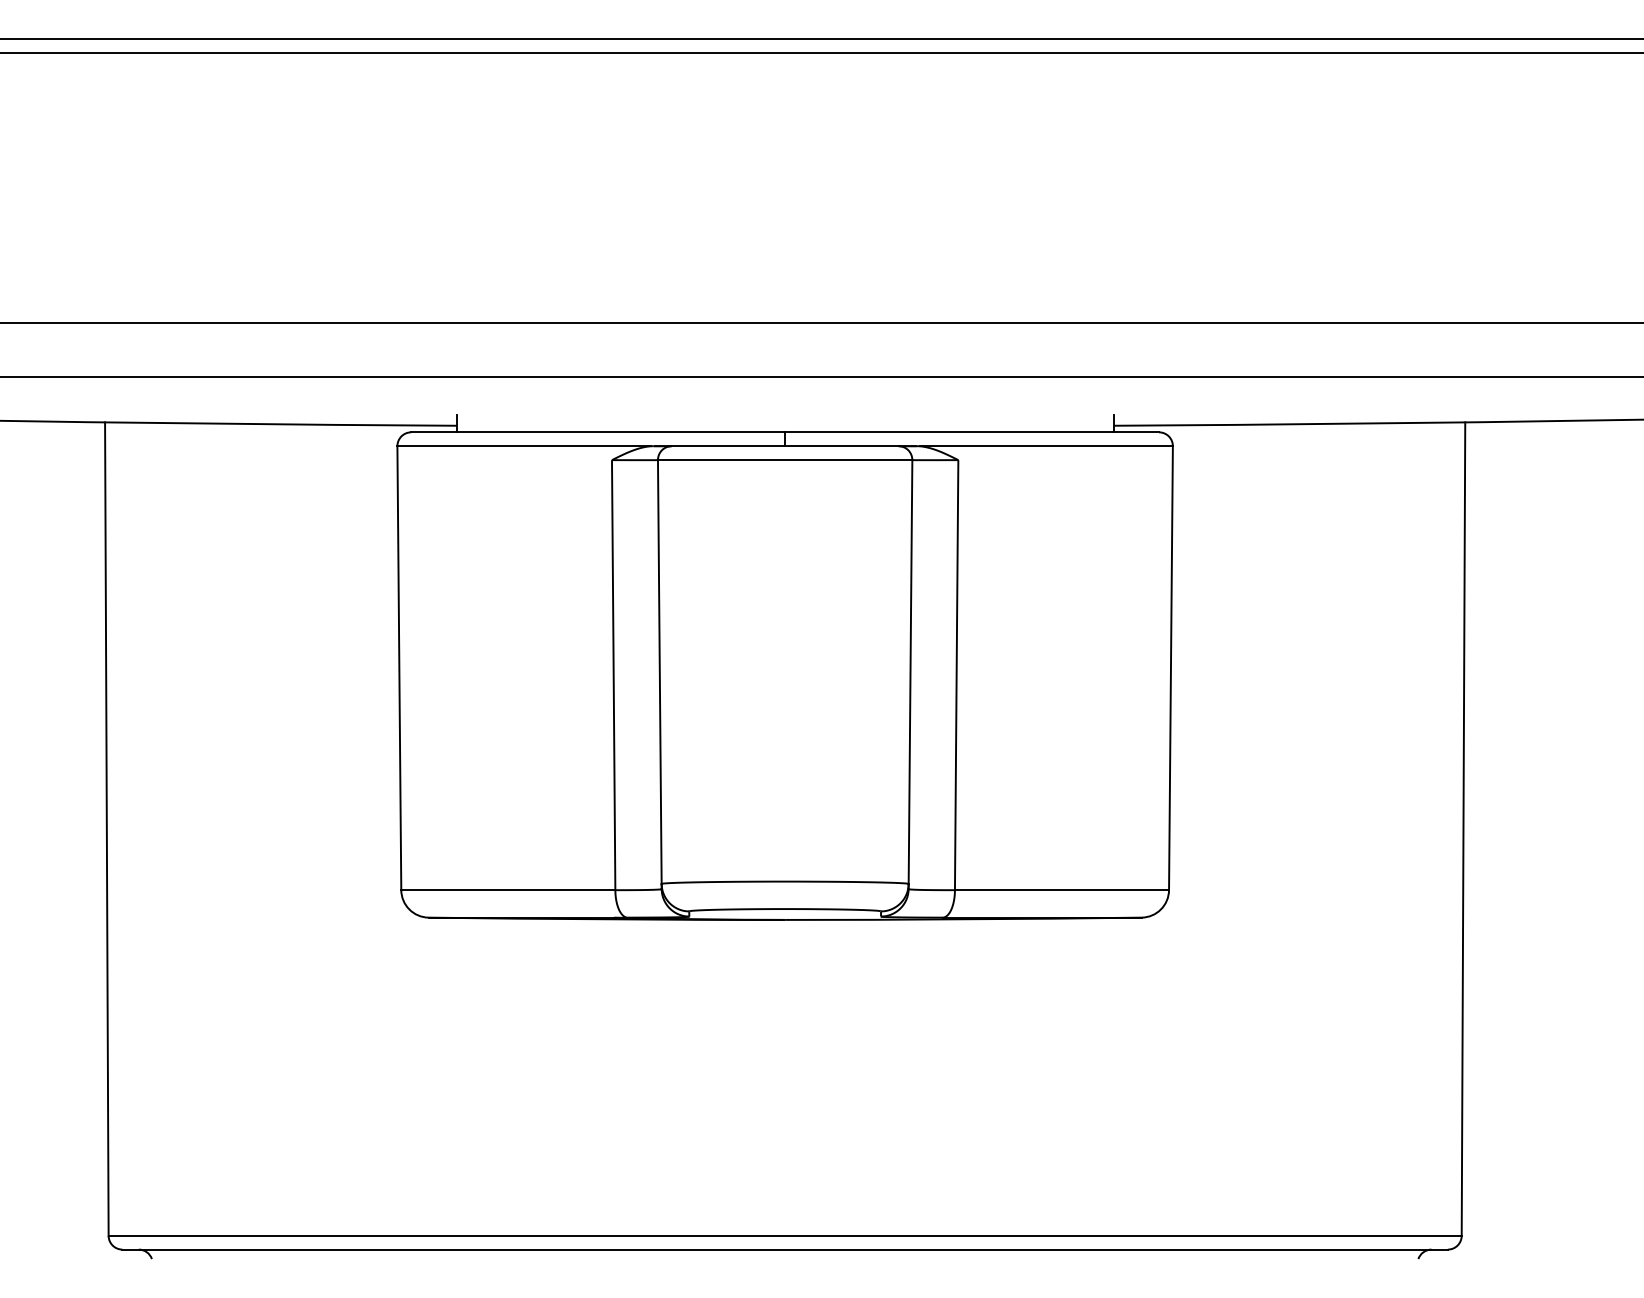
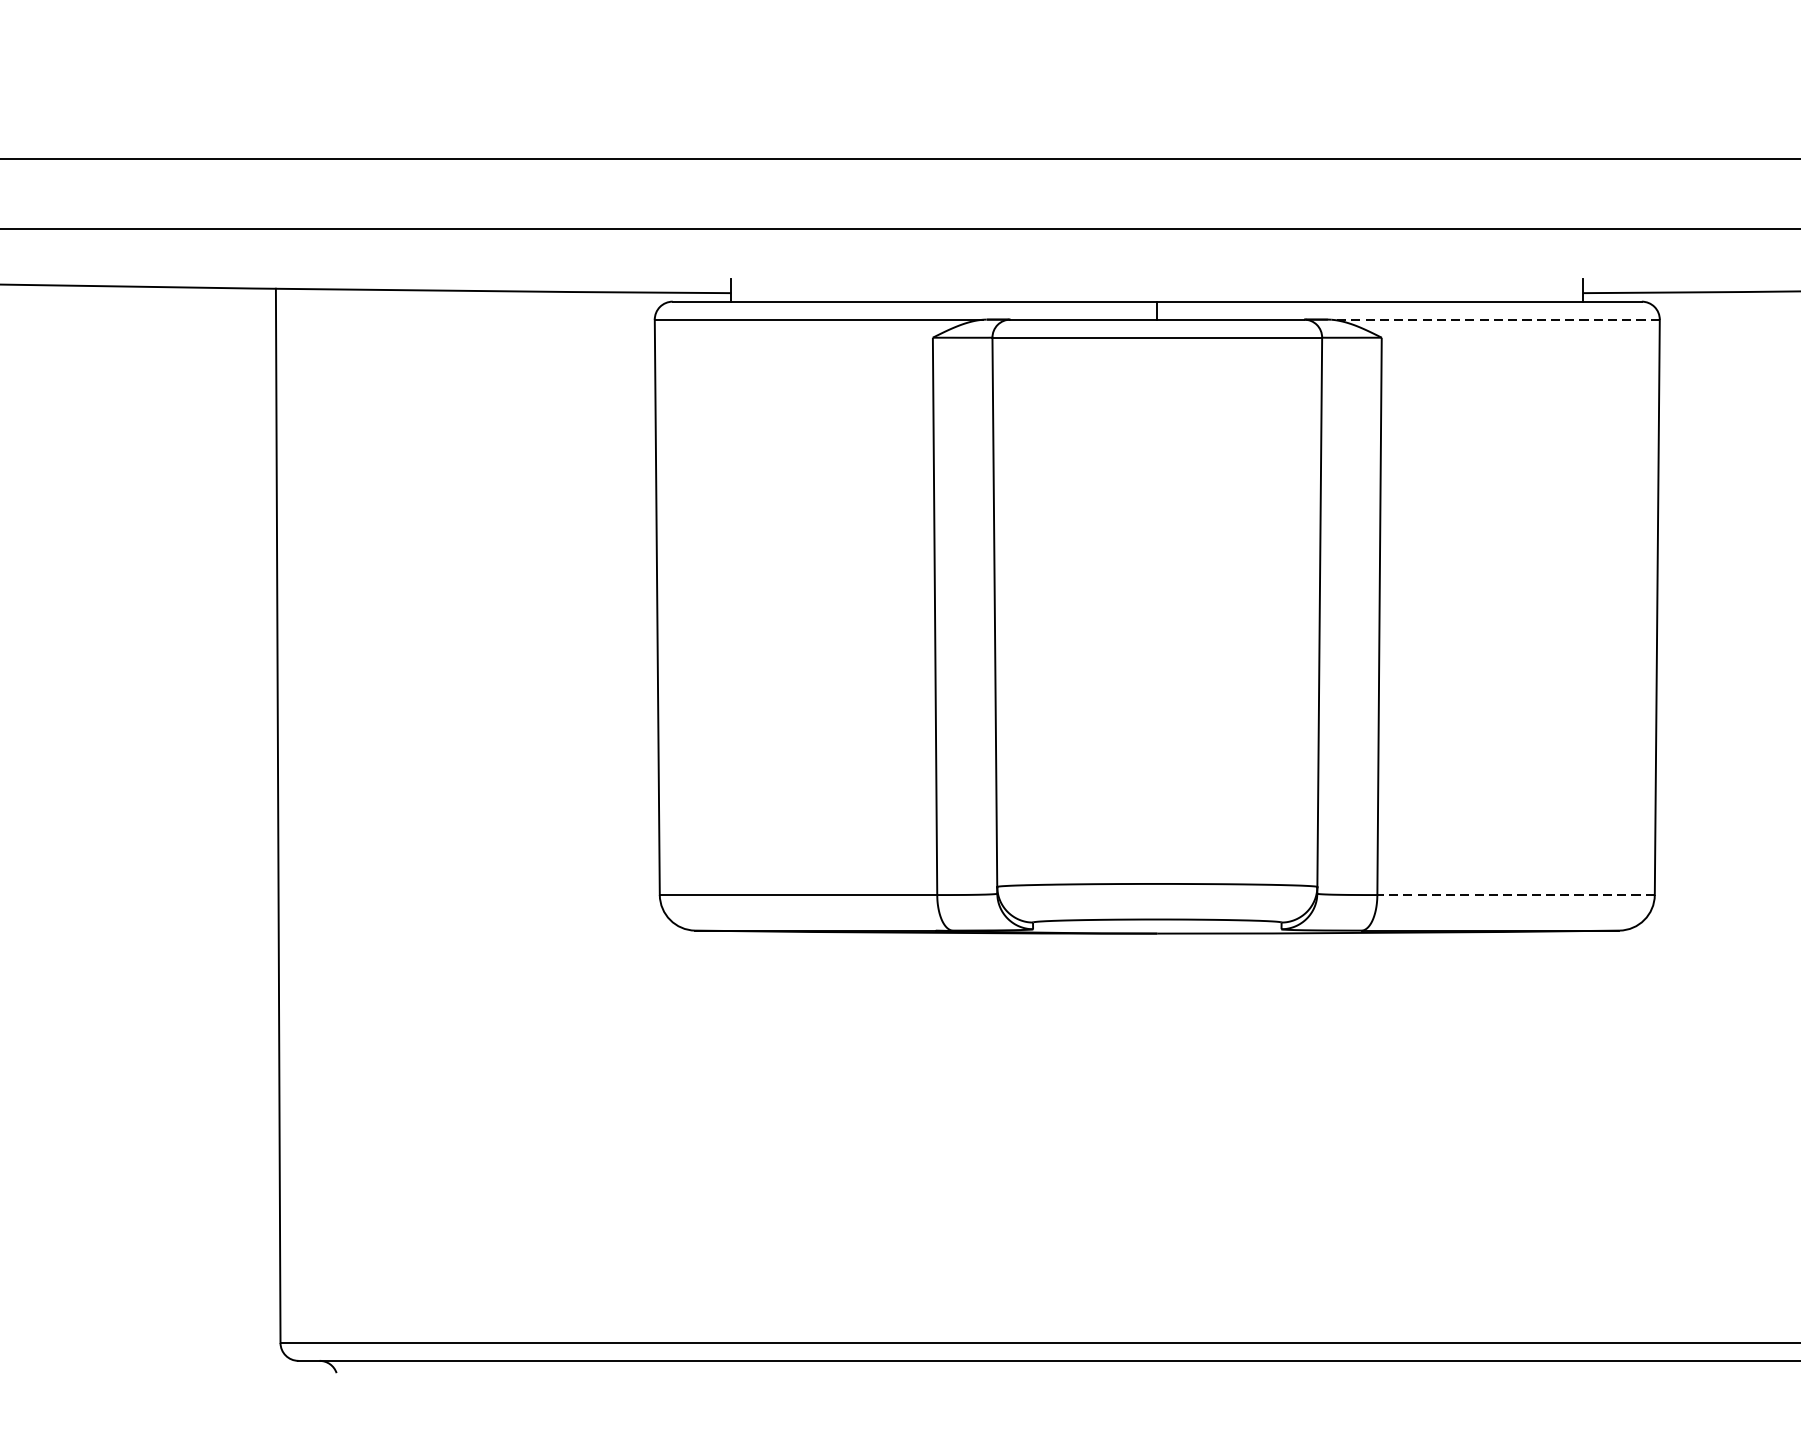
line: (1046, 446) -> (1495, 320), solid -> dashed
line: (1061, 890) -> (1515, 895), solid -> dashed

